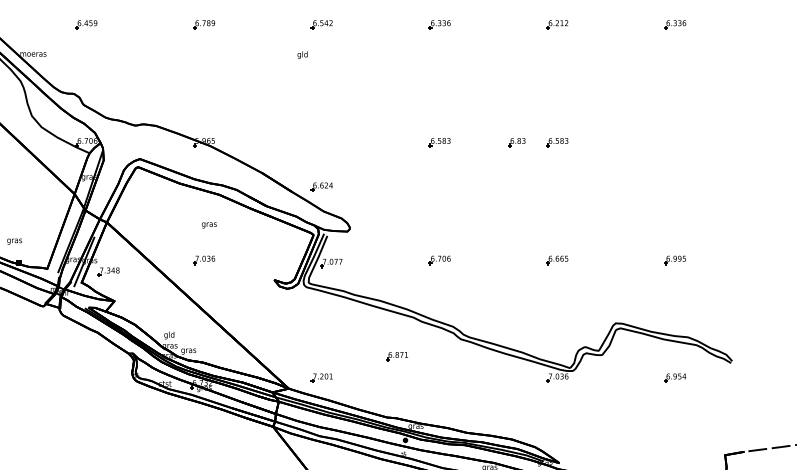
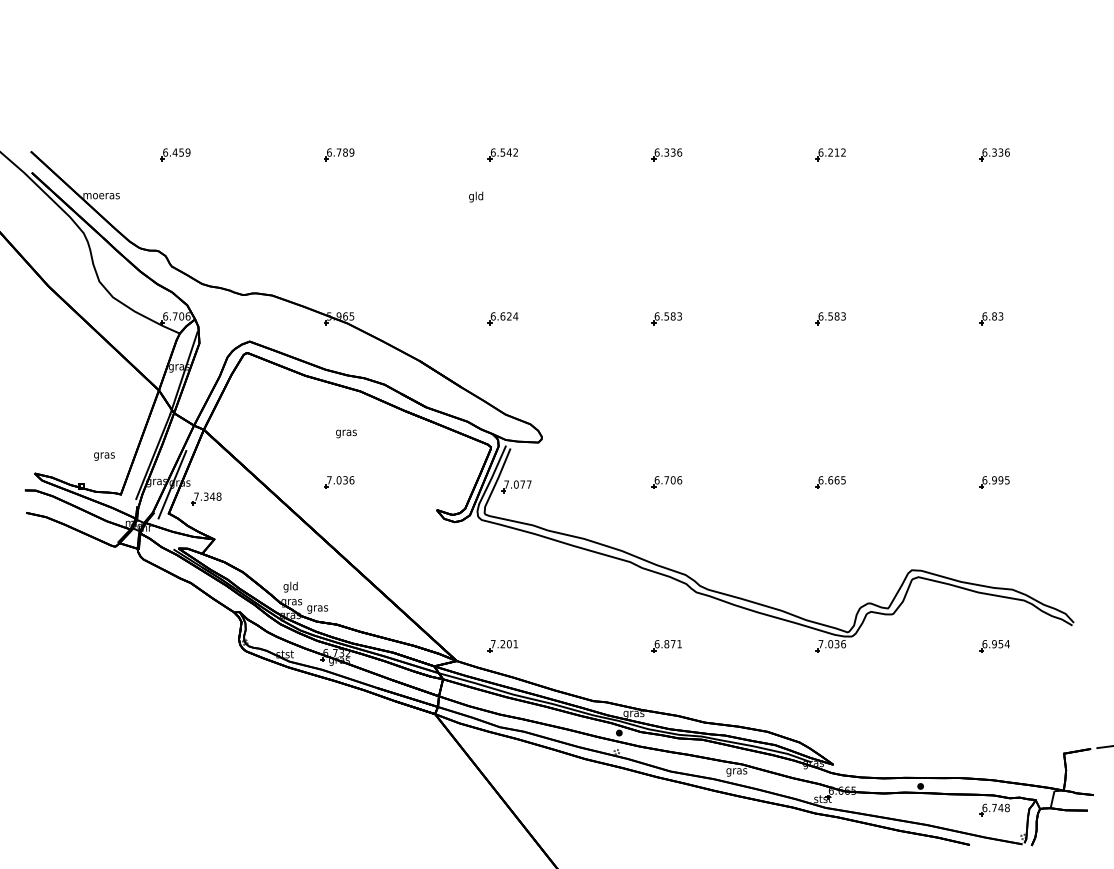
part: (517, 142) -> (991, 318), moved
part: (321, 187) -> (502, 318), moved
text: (14, 241) -> (104, 456), moved
part: (397, 356) -> (666, 646), moved

